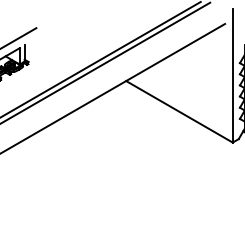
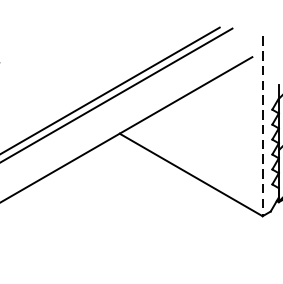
line: (232, 76) -> (262, 127), solid -> dashed

